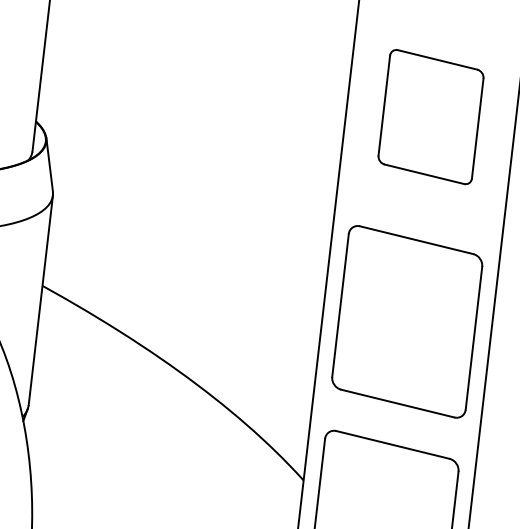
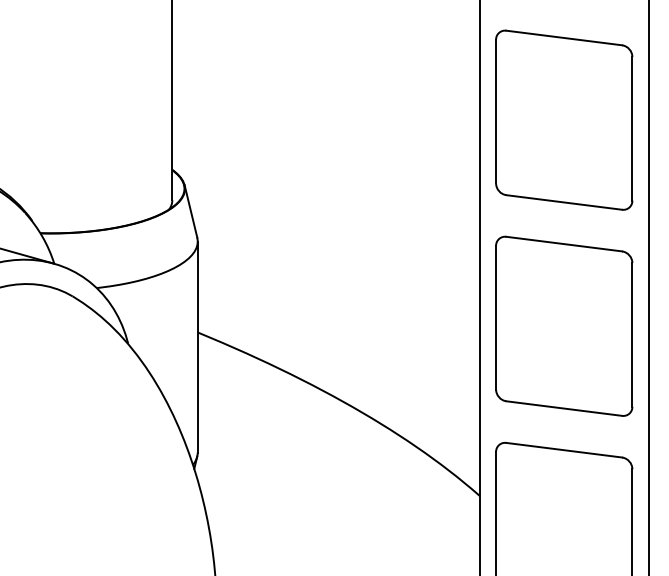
part: (431, 116) -> (564, 119), size x1.43

